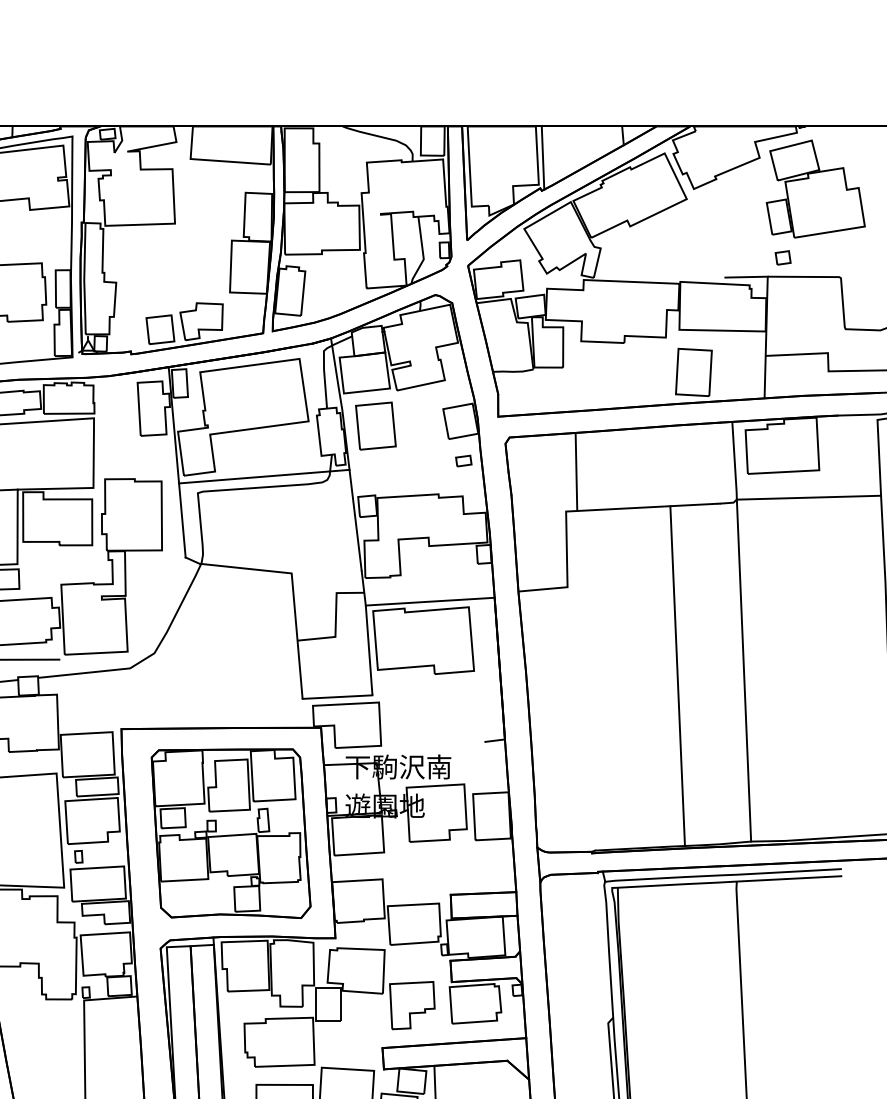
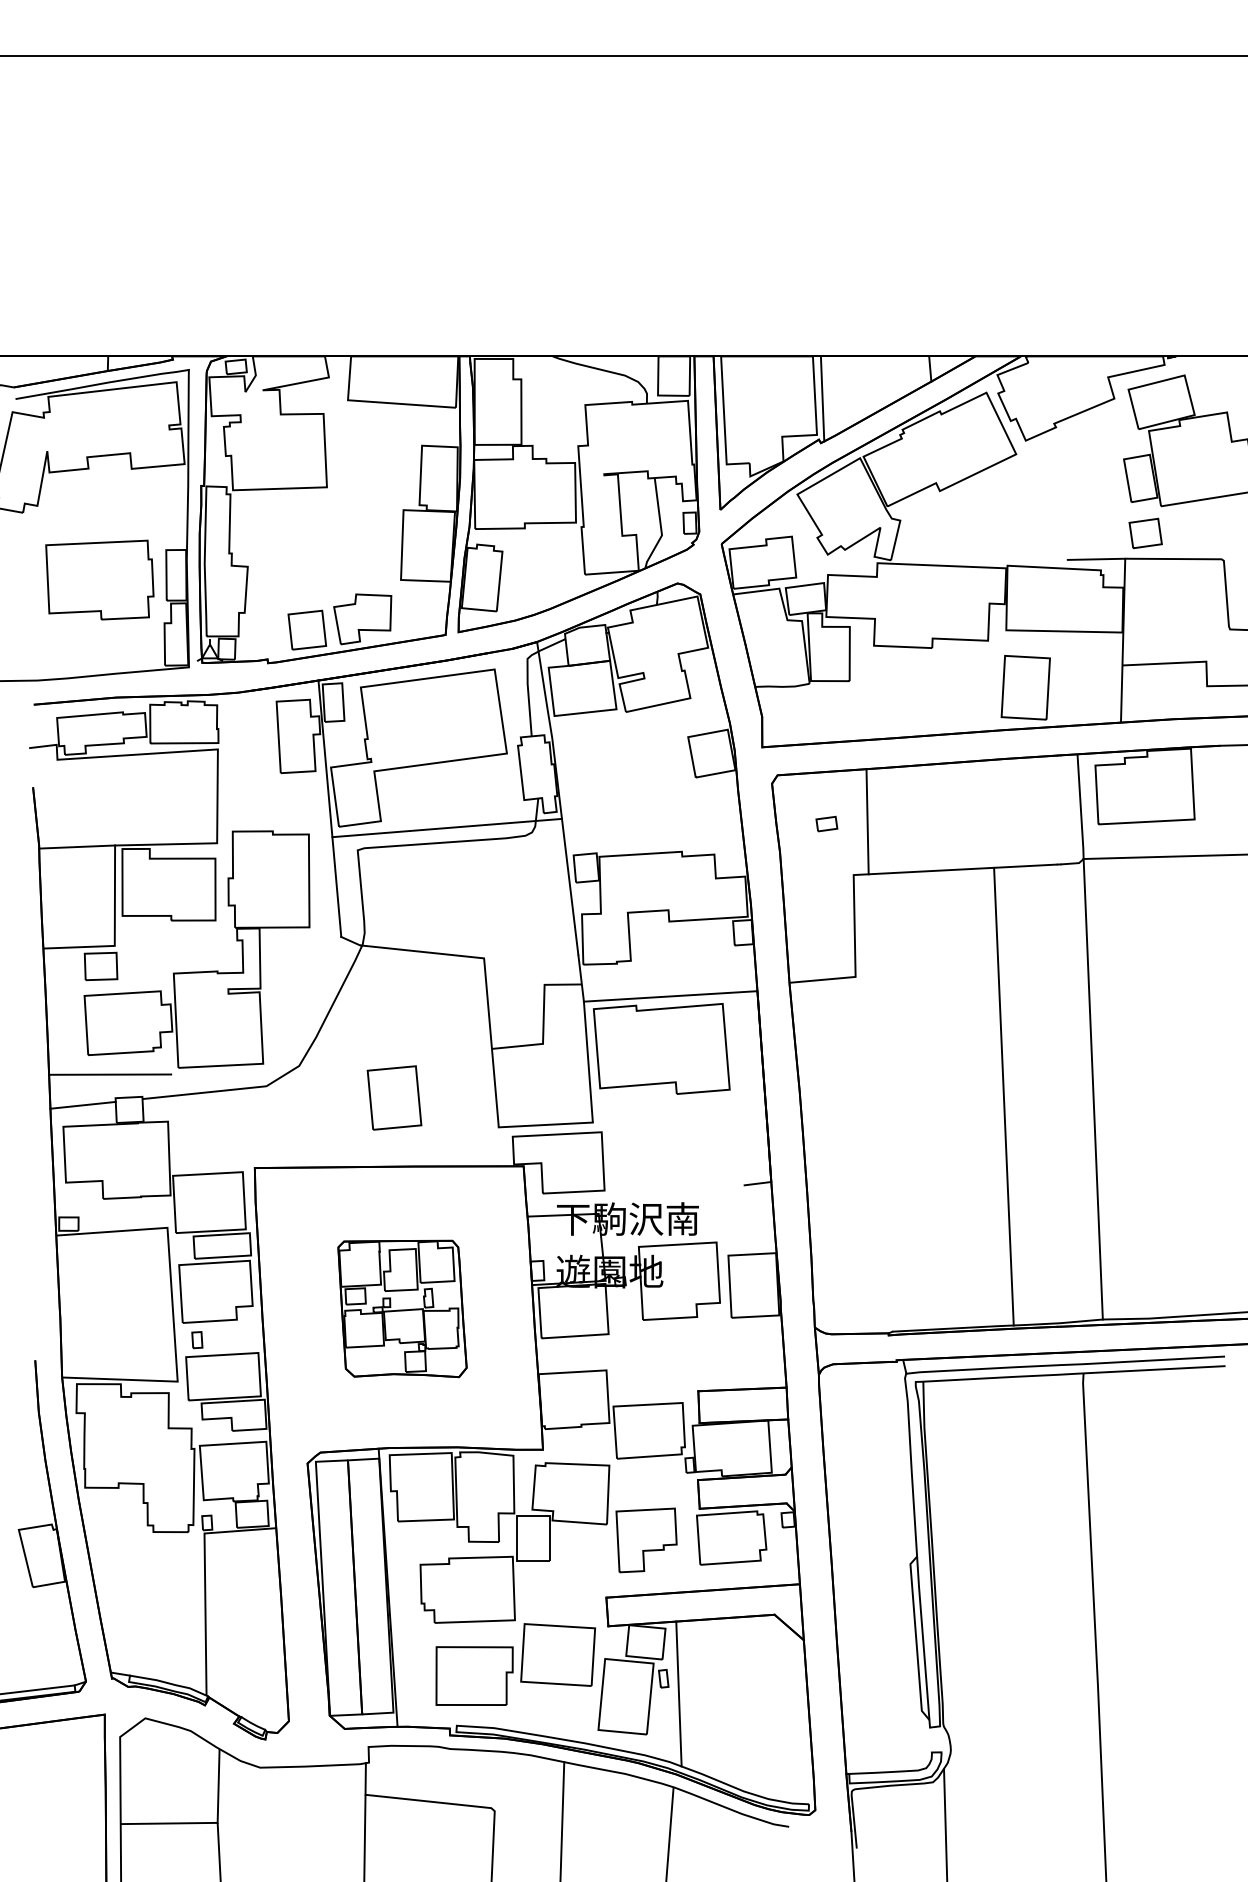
part: (783, 257) -> (1146, 533), size x1.6
part: (375, 425) -> (394, 1097), moved
part: (463, 460) -> (826, 823), moved
part: (231, 833) -> (402, 1308), size x0.6

